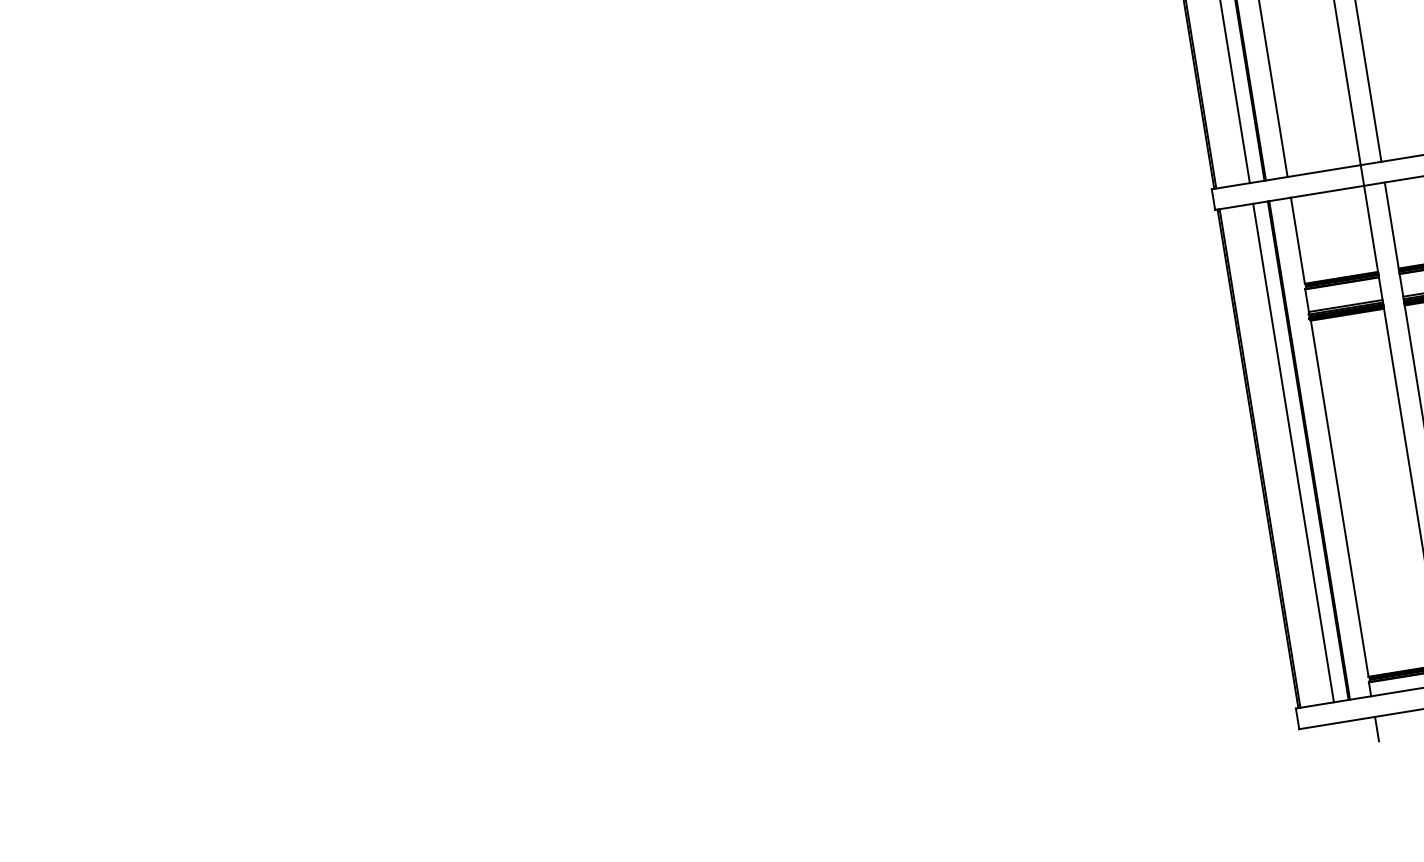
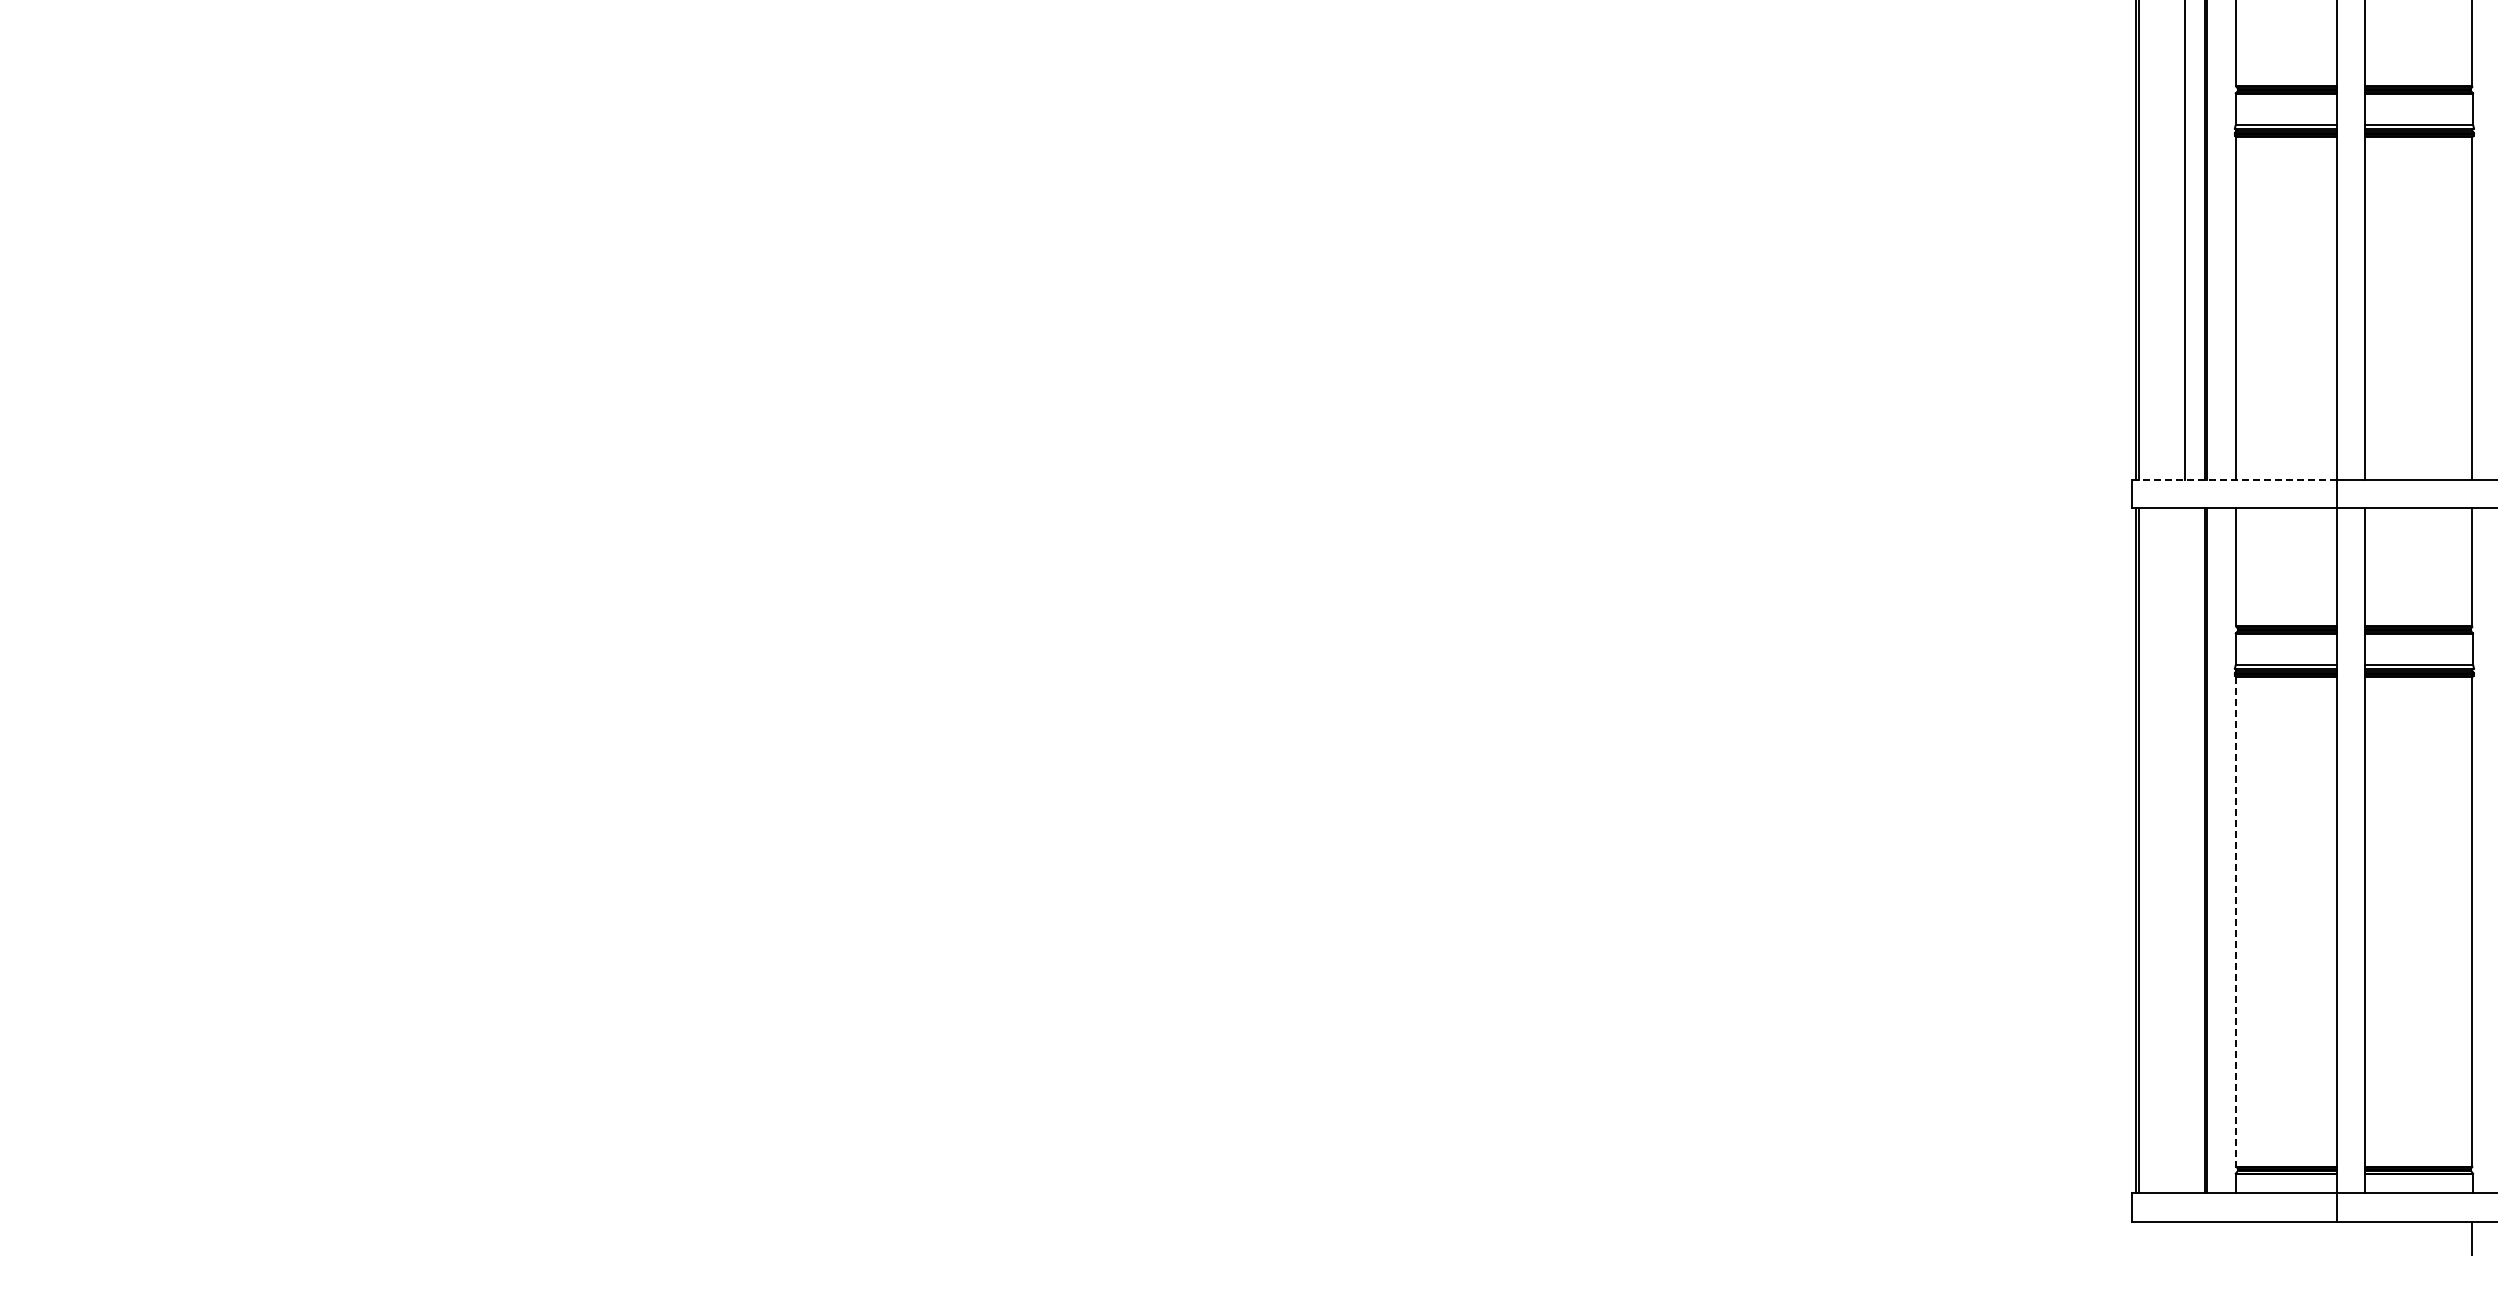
line: (1286, 176) -> (2234, 479), solid -> dashed
line: (1293, 452) -> (2184, 850), removed
line: (1339, 498) -> (2236, 921), solid -> dashed
line: (1377, 729) -> (2236, 1238), removed

